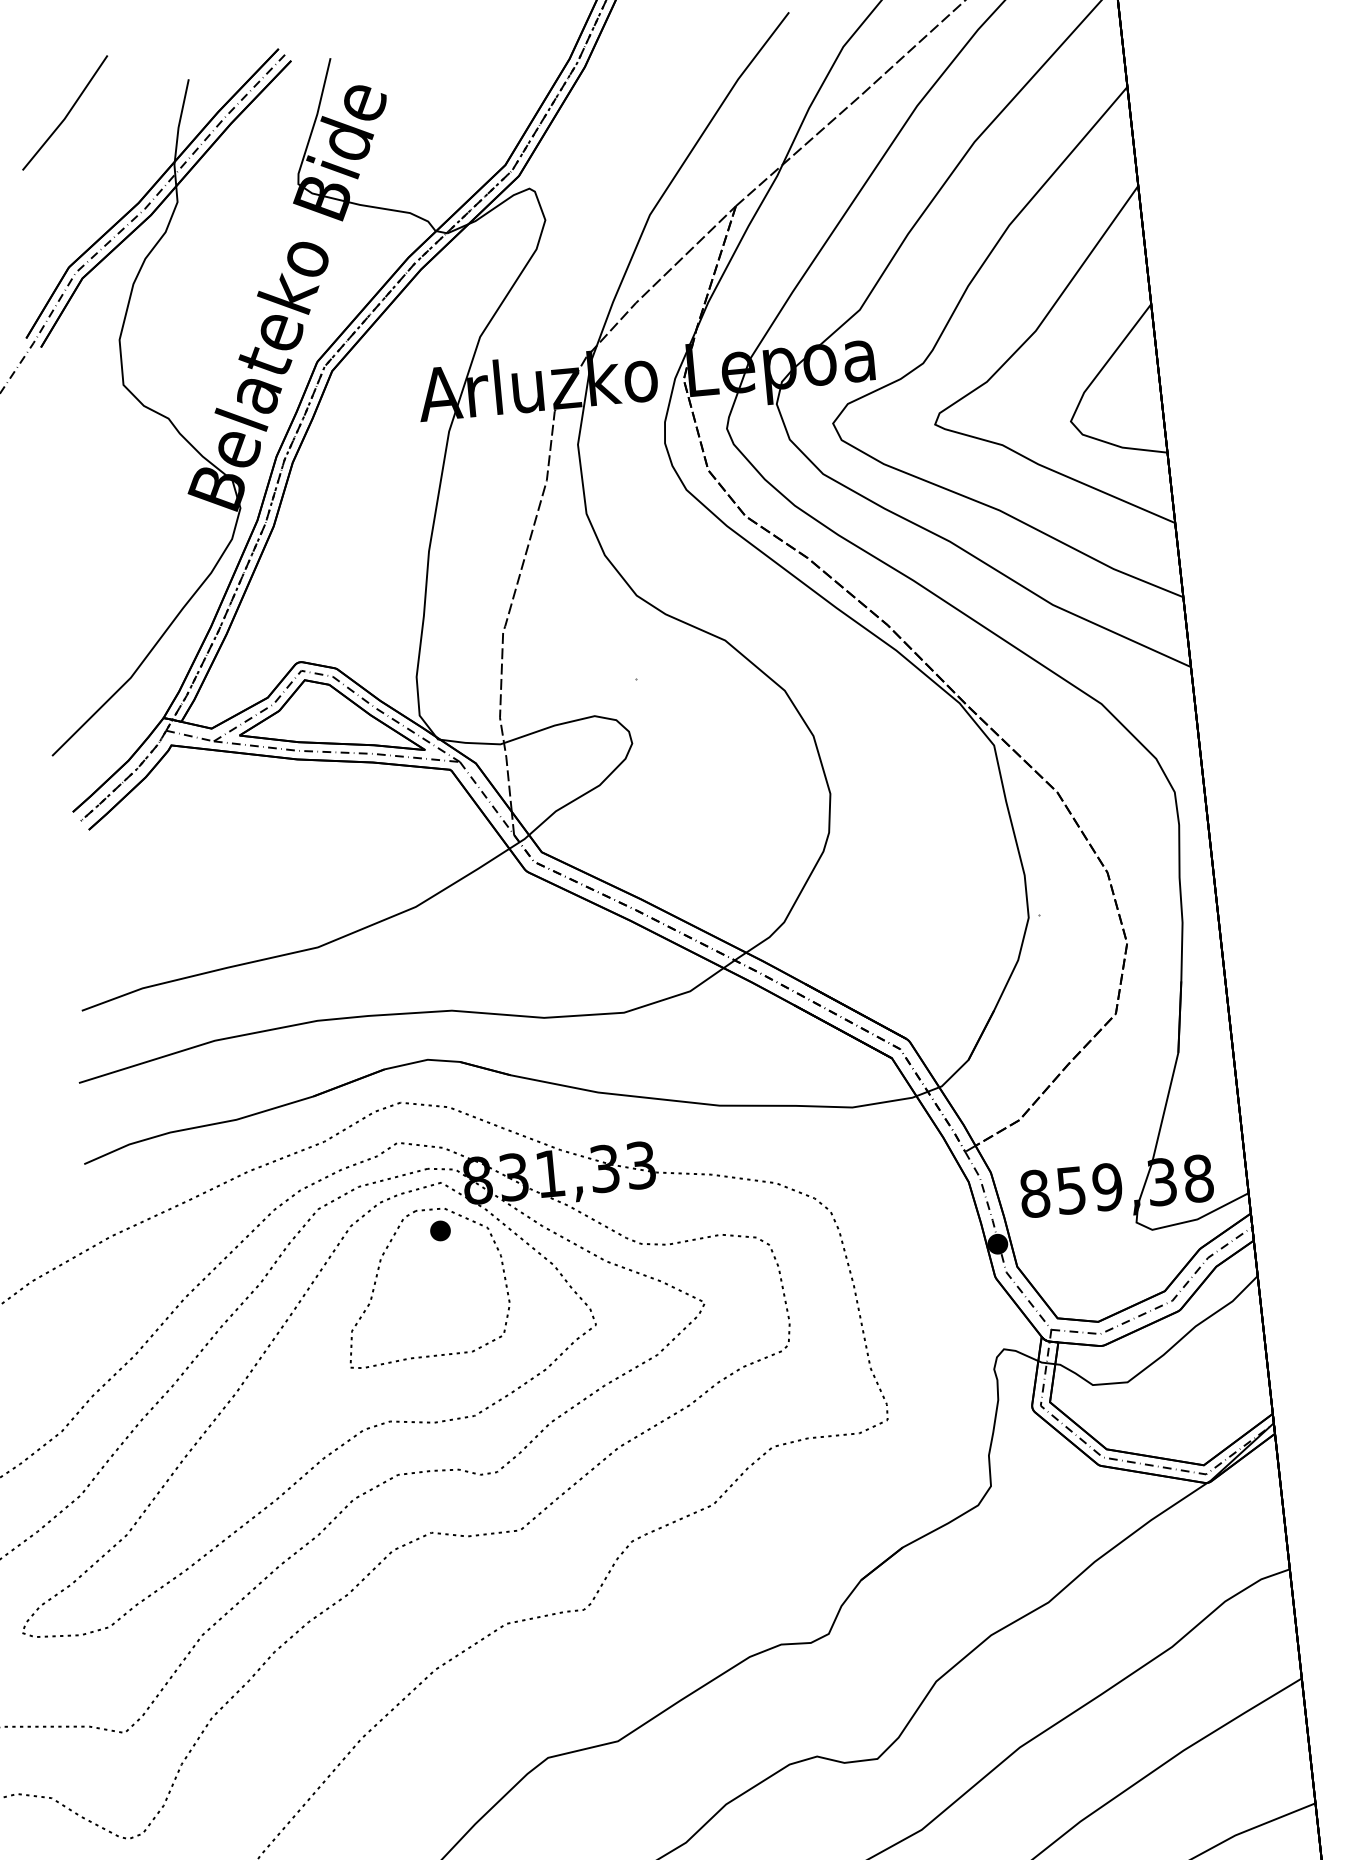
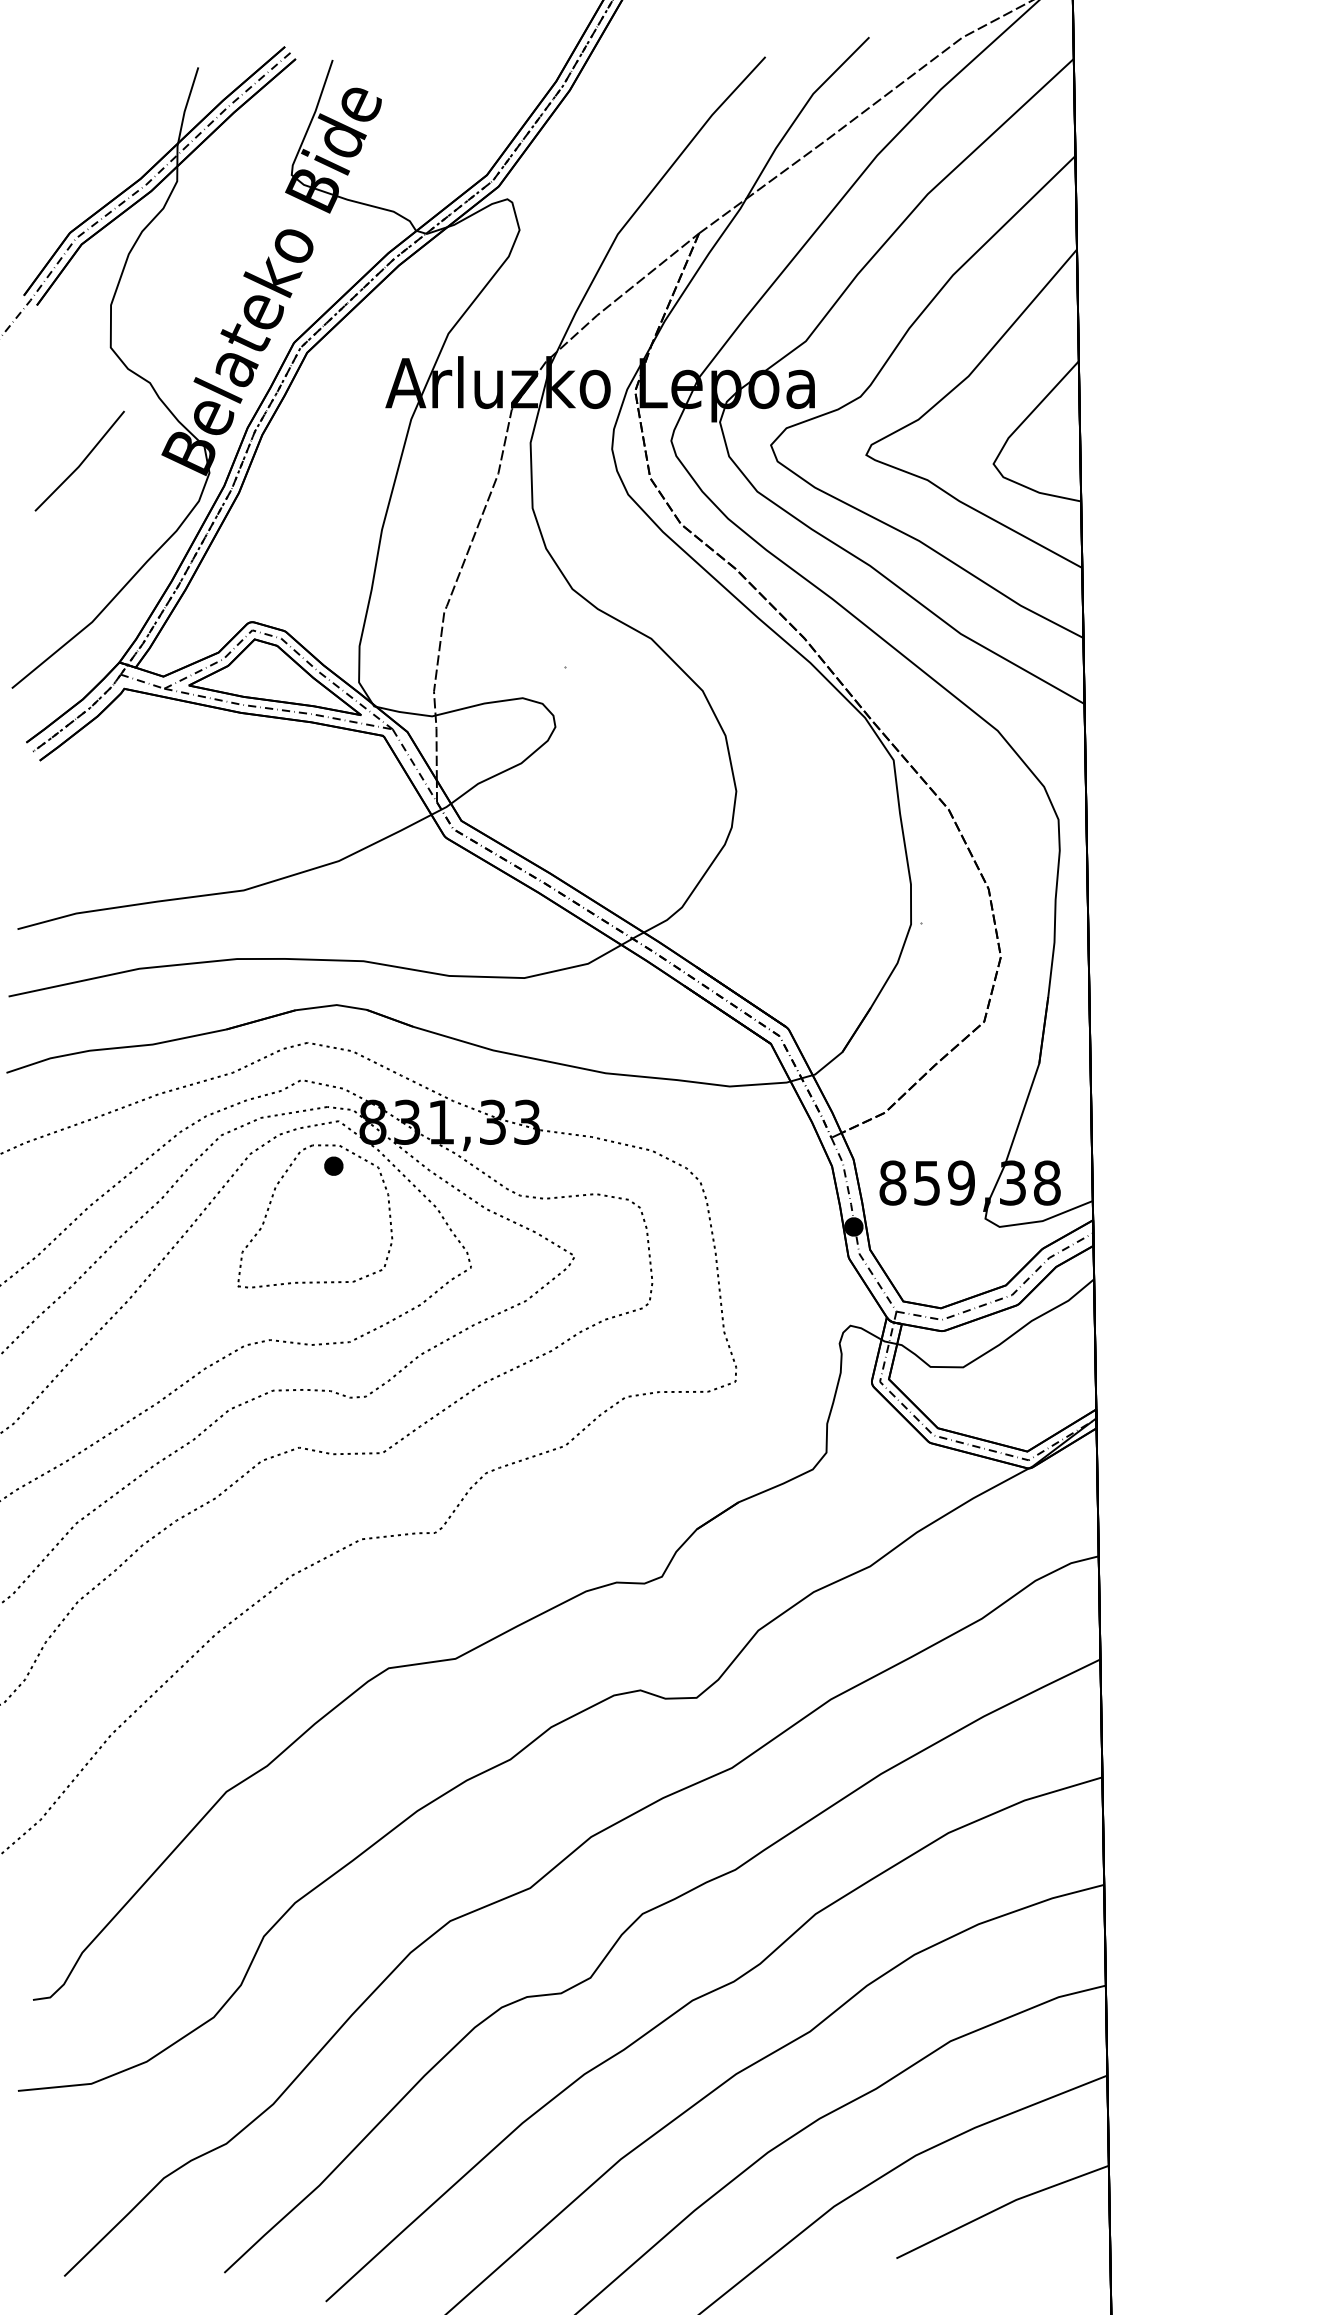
line: (66, 113) -> (81, 461), moved

